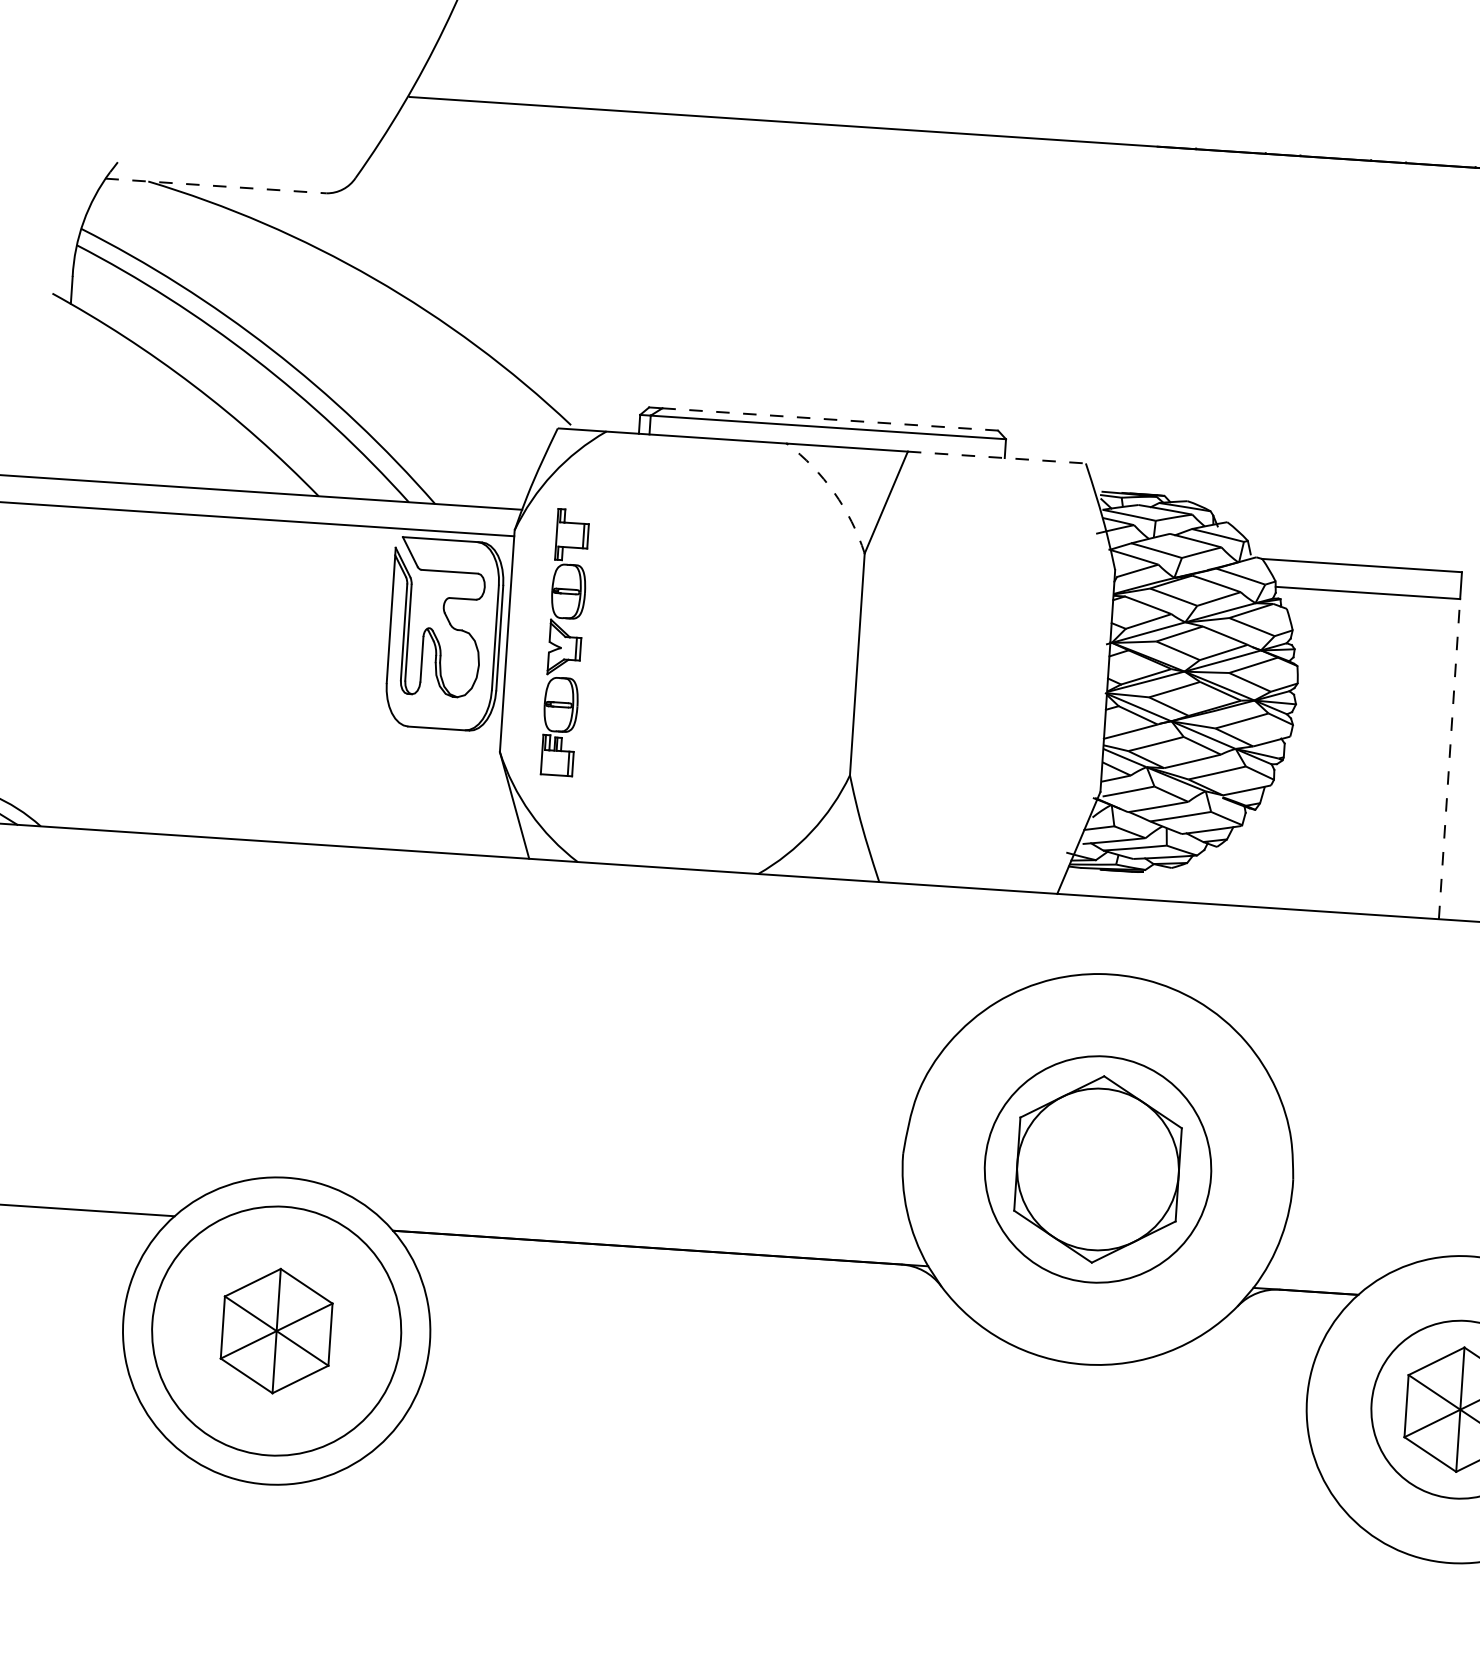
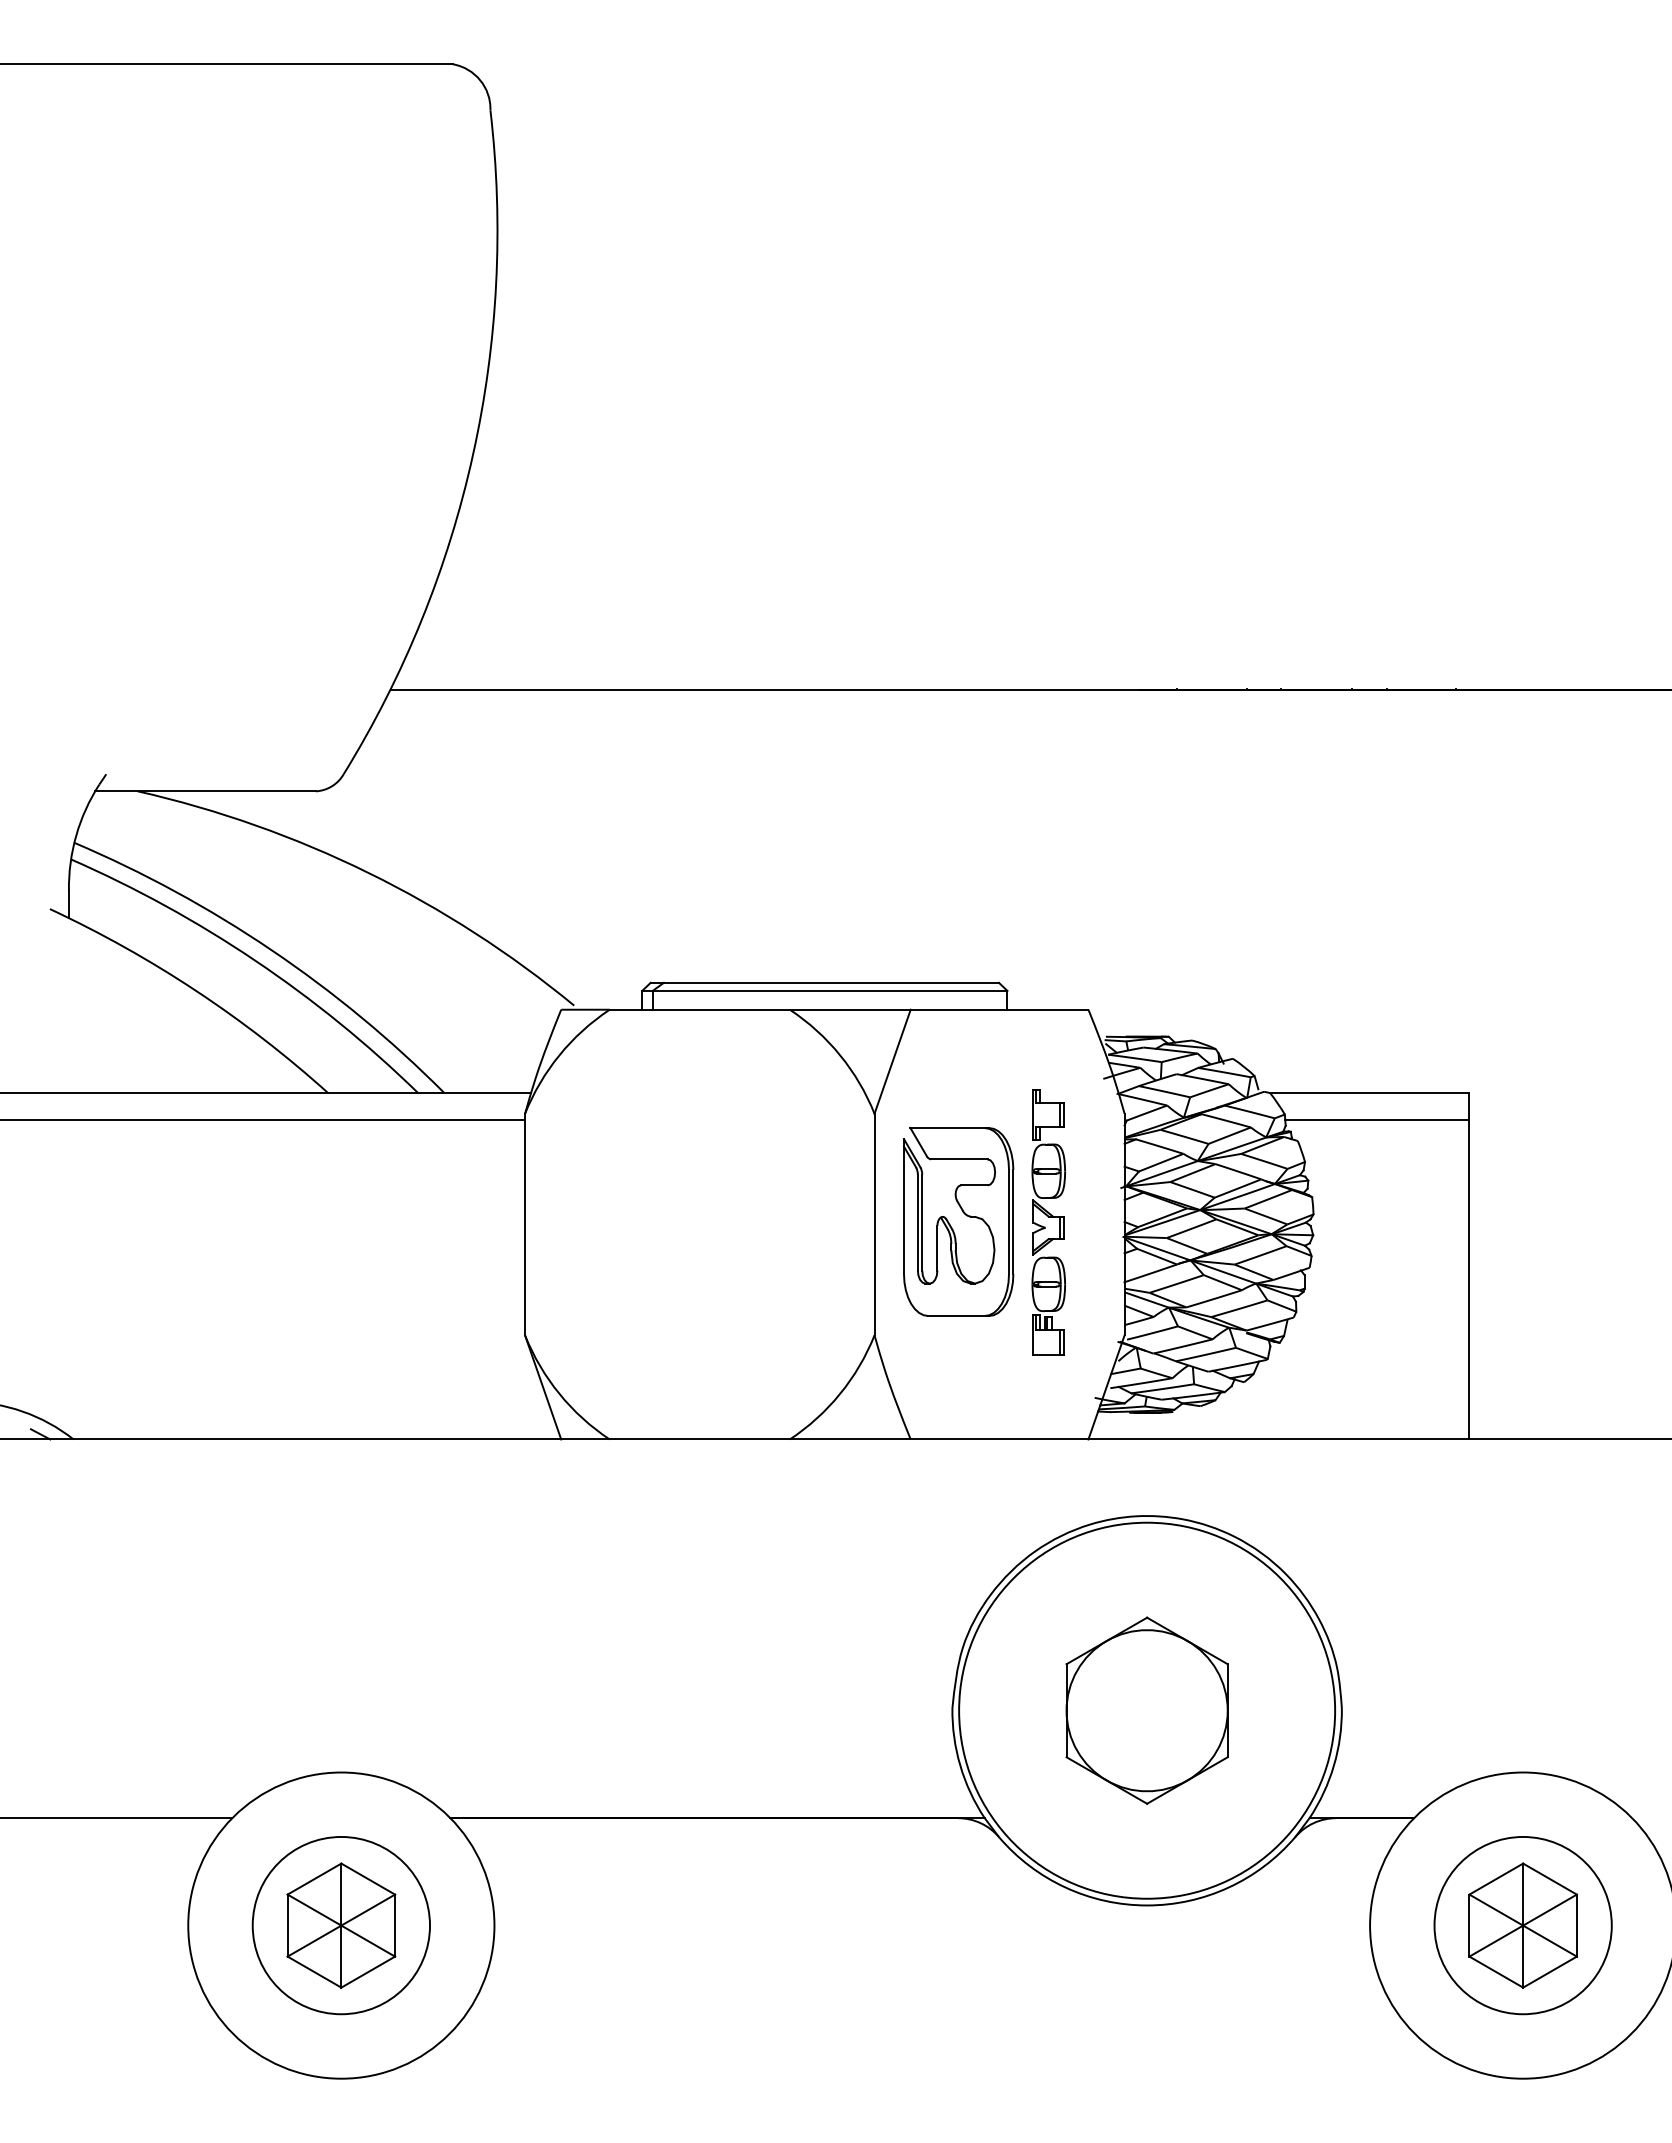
line: (216, 186) -> (205, 791), dashed -> solid
line: (830, 419) -> (831, 982), dashed -> solid
line: (996, 457) -> (999, 1009), dashed -> solid
arc: (834, 492) -> (840, 1055), dashed -> solid
part: (437, 637) -> (951, 1225), moved
part: (564, 642) -> (1048, 1222), moved
line: (1449, 759) -> (1469, 1279), dashed -> solid
circle: (1098, 1169) -> (1147, 1710), size x1.67
circle: (276, 1331) -> (341, 1925), size x0.71

